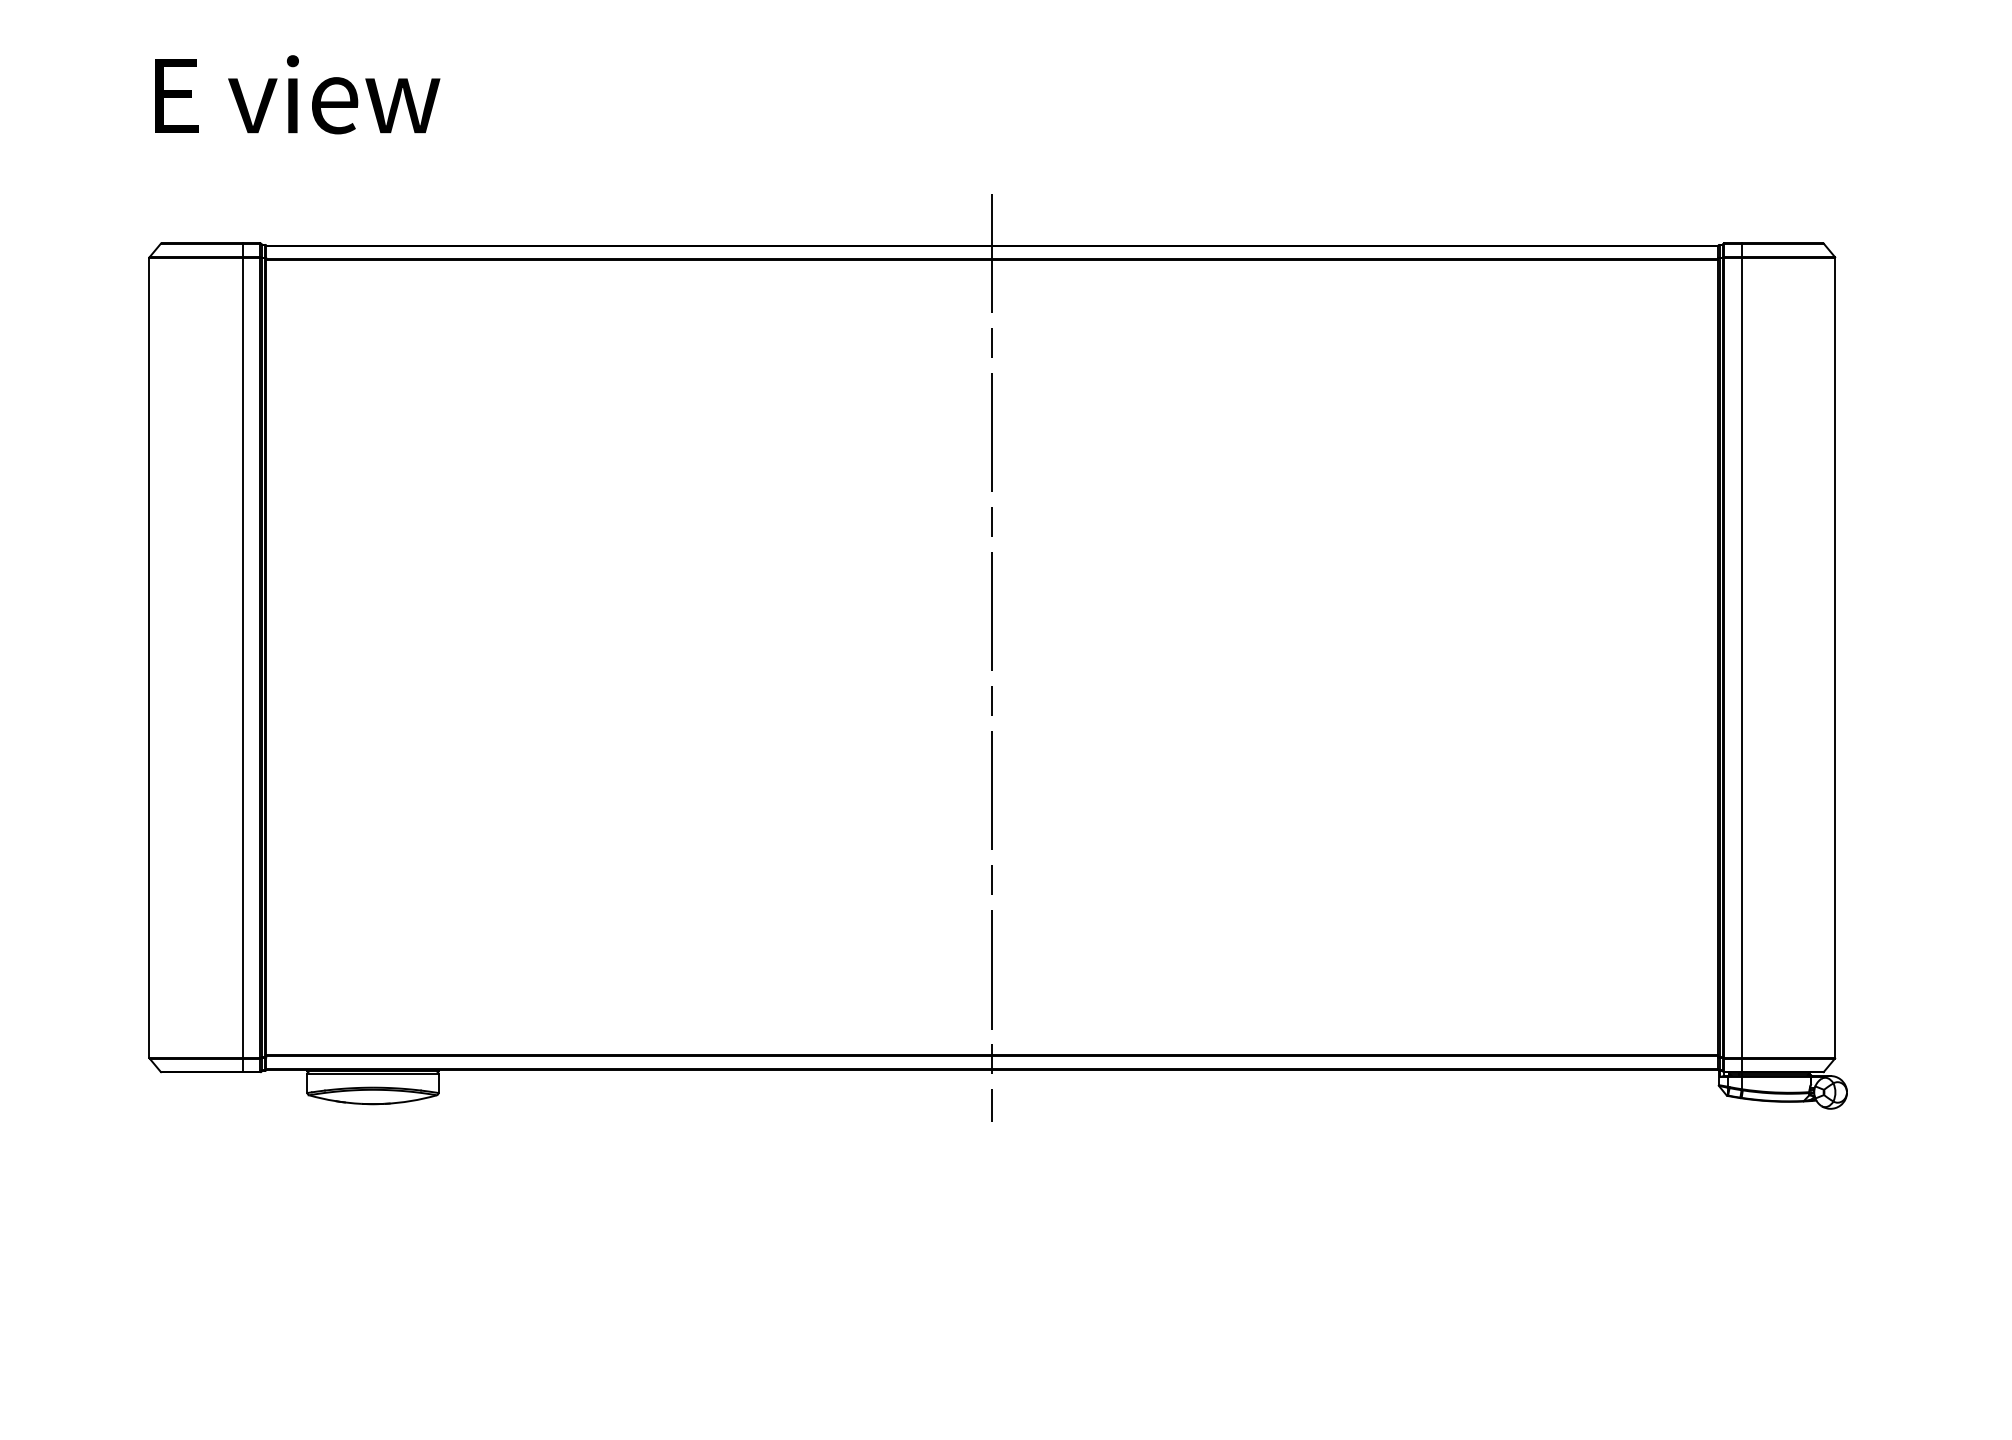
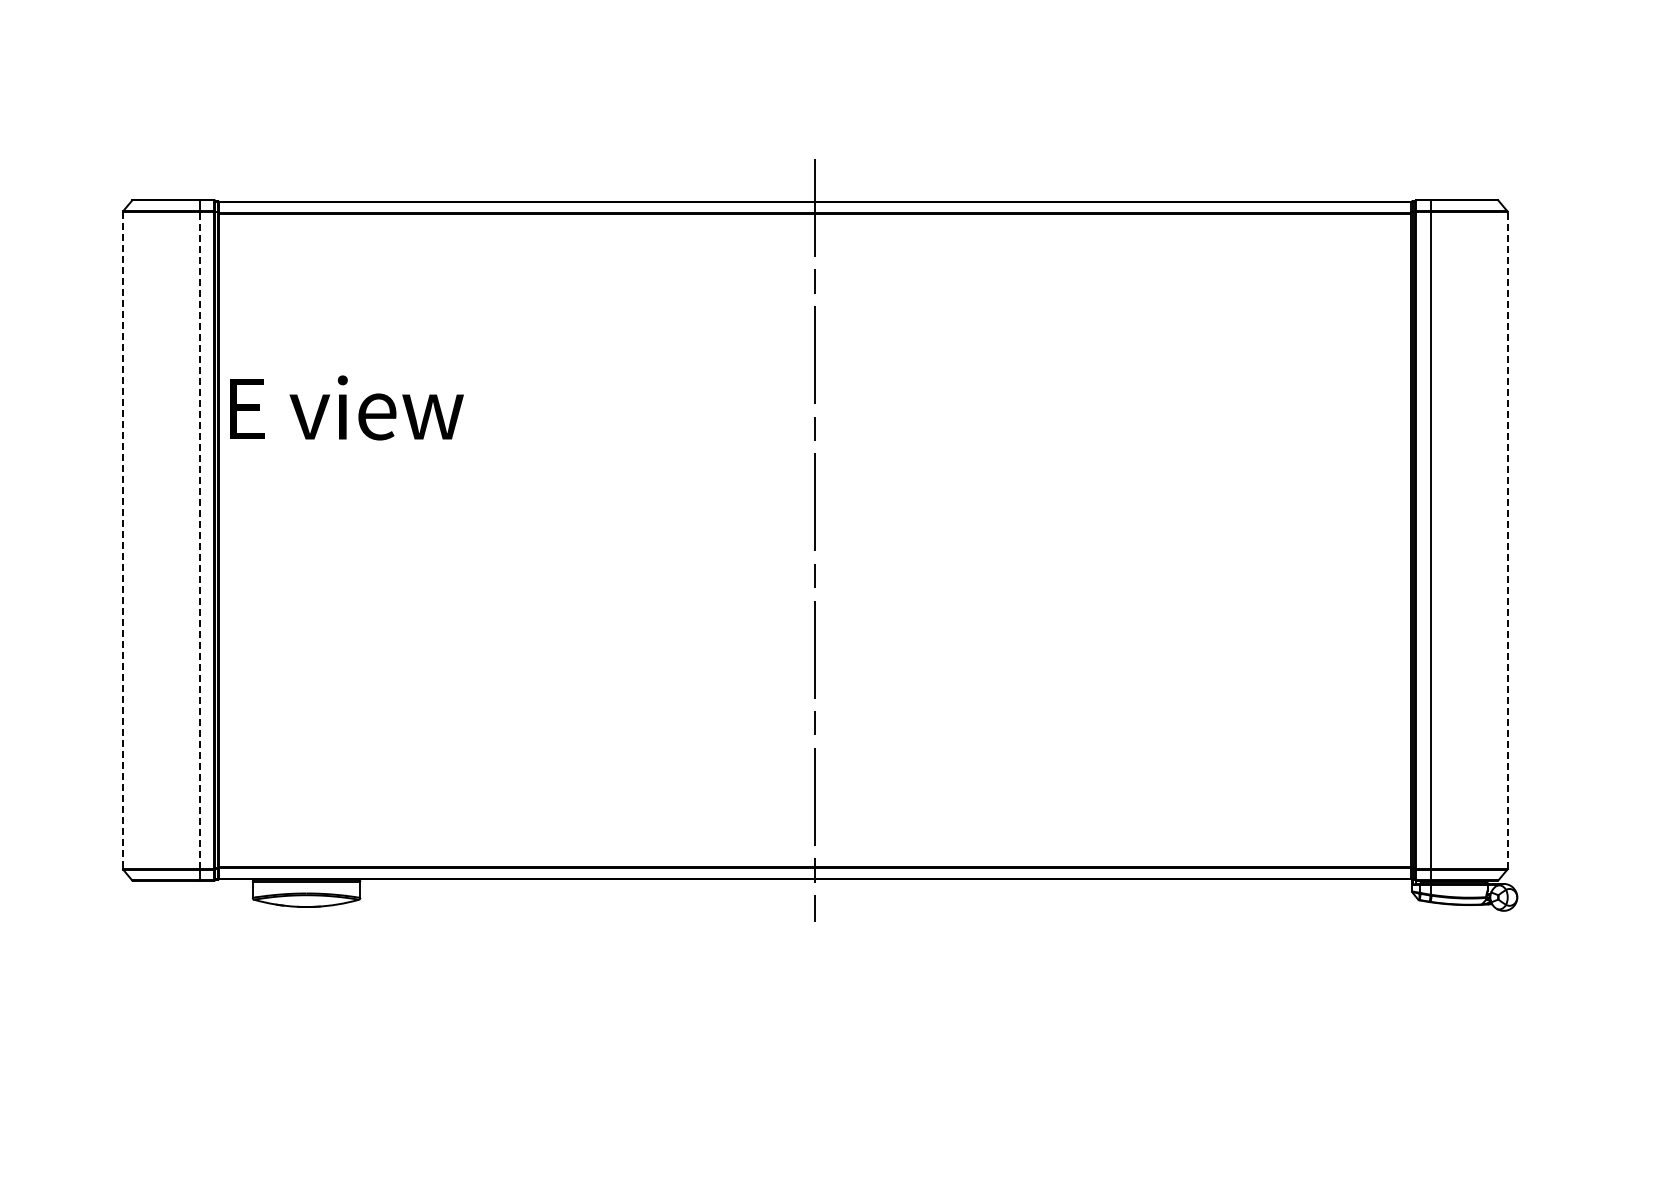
text: (297, 94) -> (346, 407), moved
line: (242, 656) -> (199, 539), solid -> dashed
line: (1835, 656) -> (1507, 539), solid -> dashed
line: (148, 657) -> (122, 540), solid -> dashed

